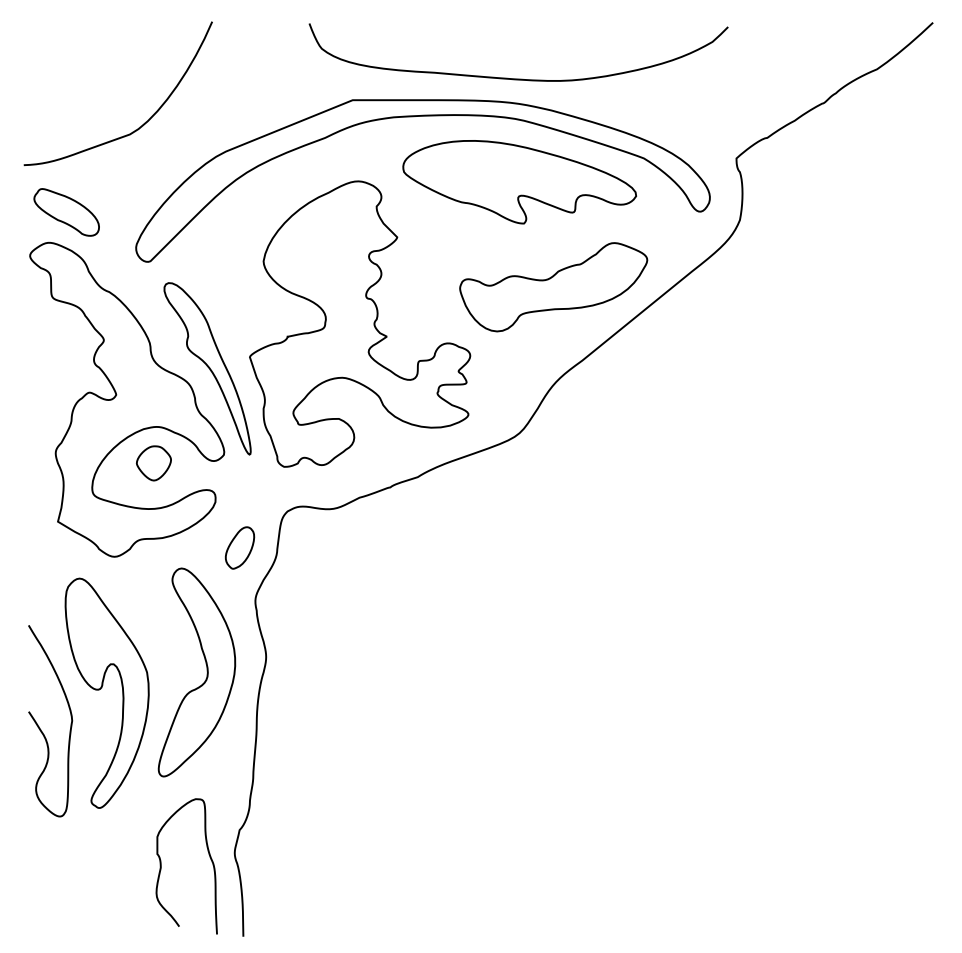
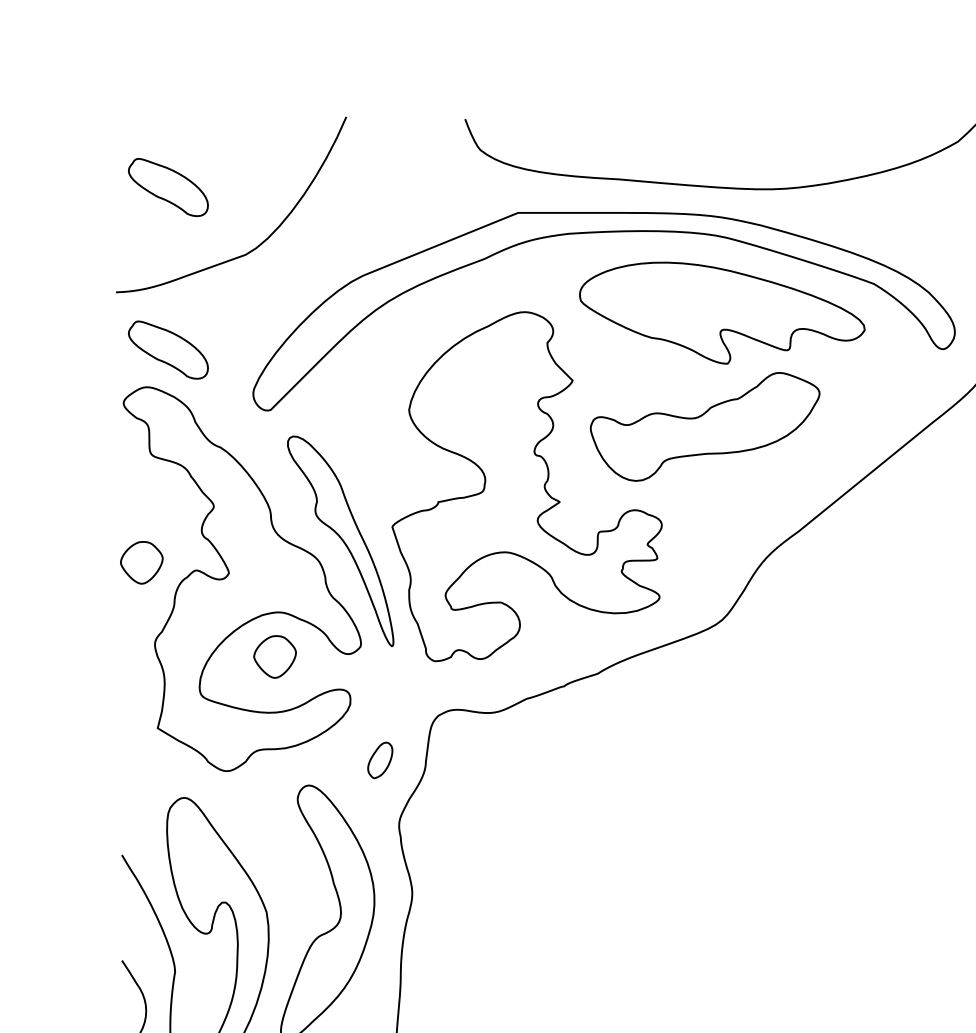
part: (66, 79) -> (168, 187), added
part: (553, 287) -> (704, 427), moved
part: (44, 386) -> (141, 562), added
part: (239, 547) -> (379, 759), size x0.7

